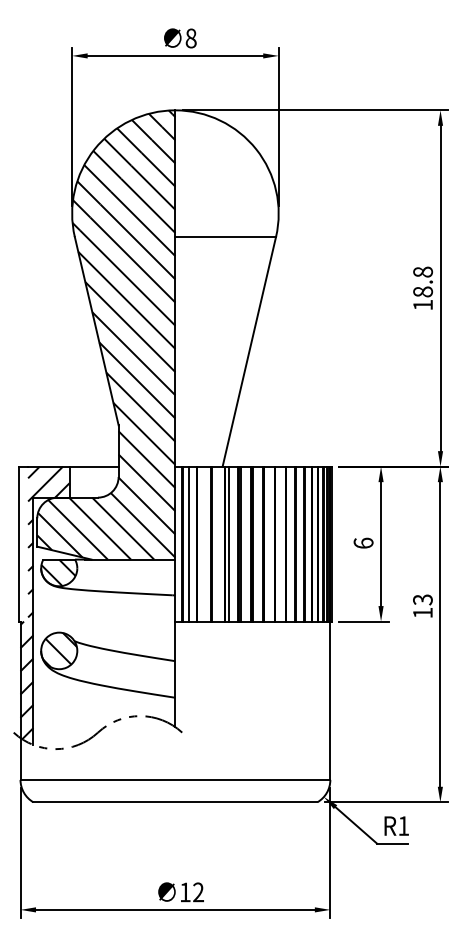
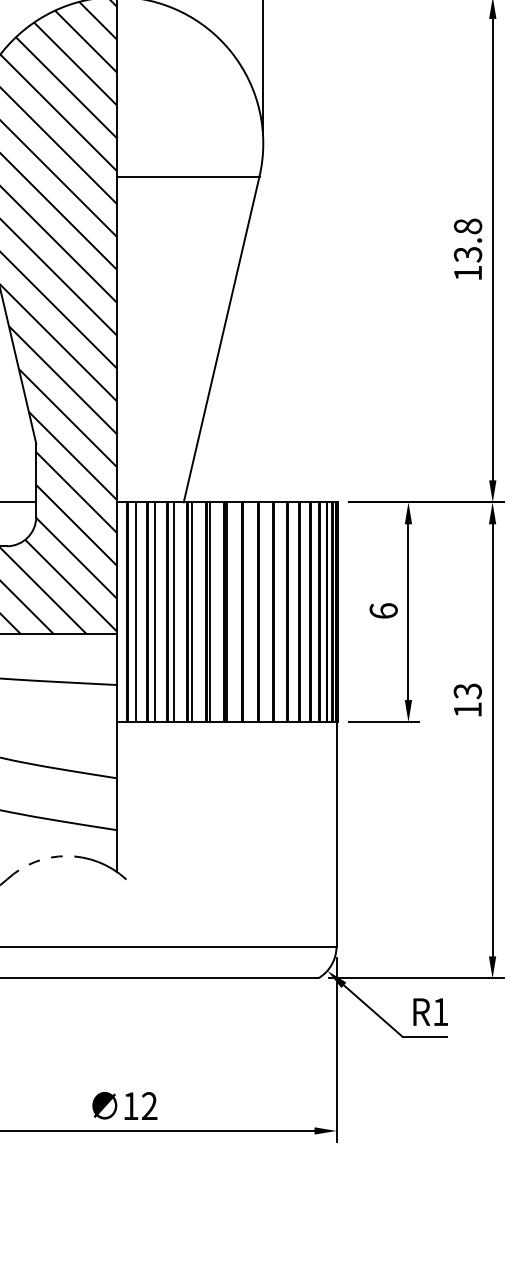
text: (422, 291) -> (467, 253), 18.8 -> 13.8
line: (202, 543) -> (155, 611), added
line: (215, 543) -> (173, 611), added

